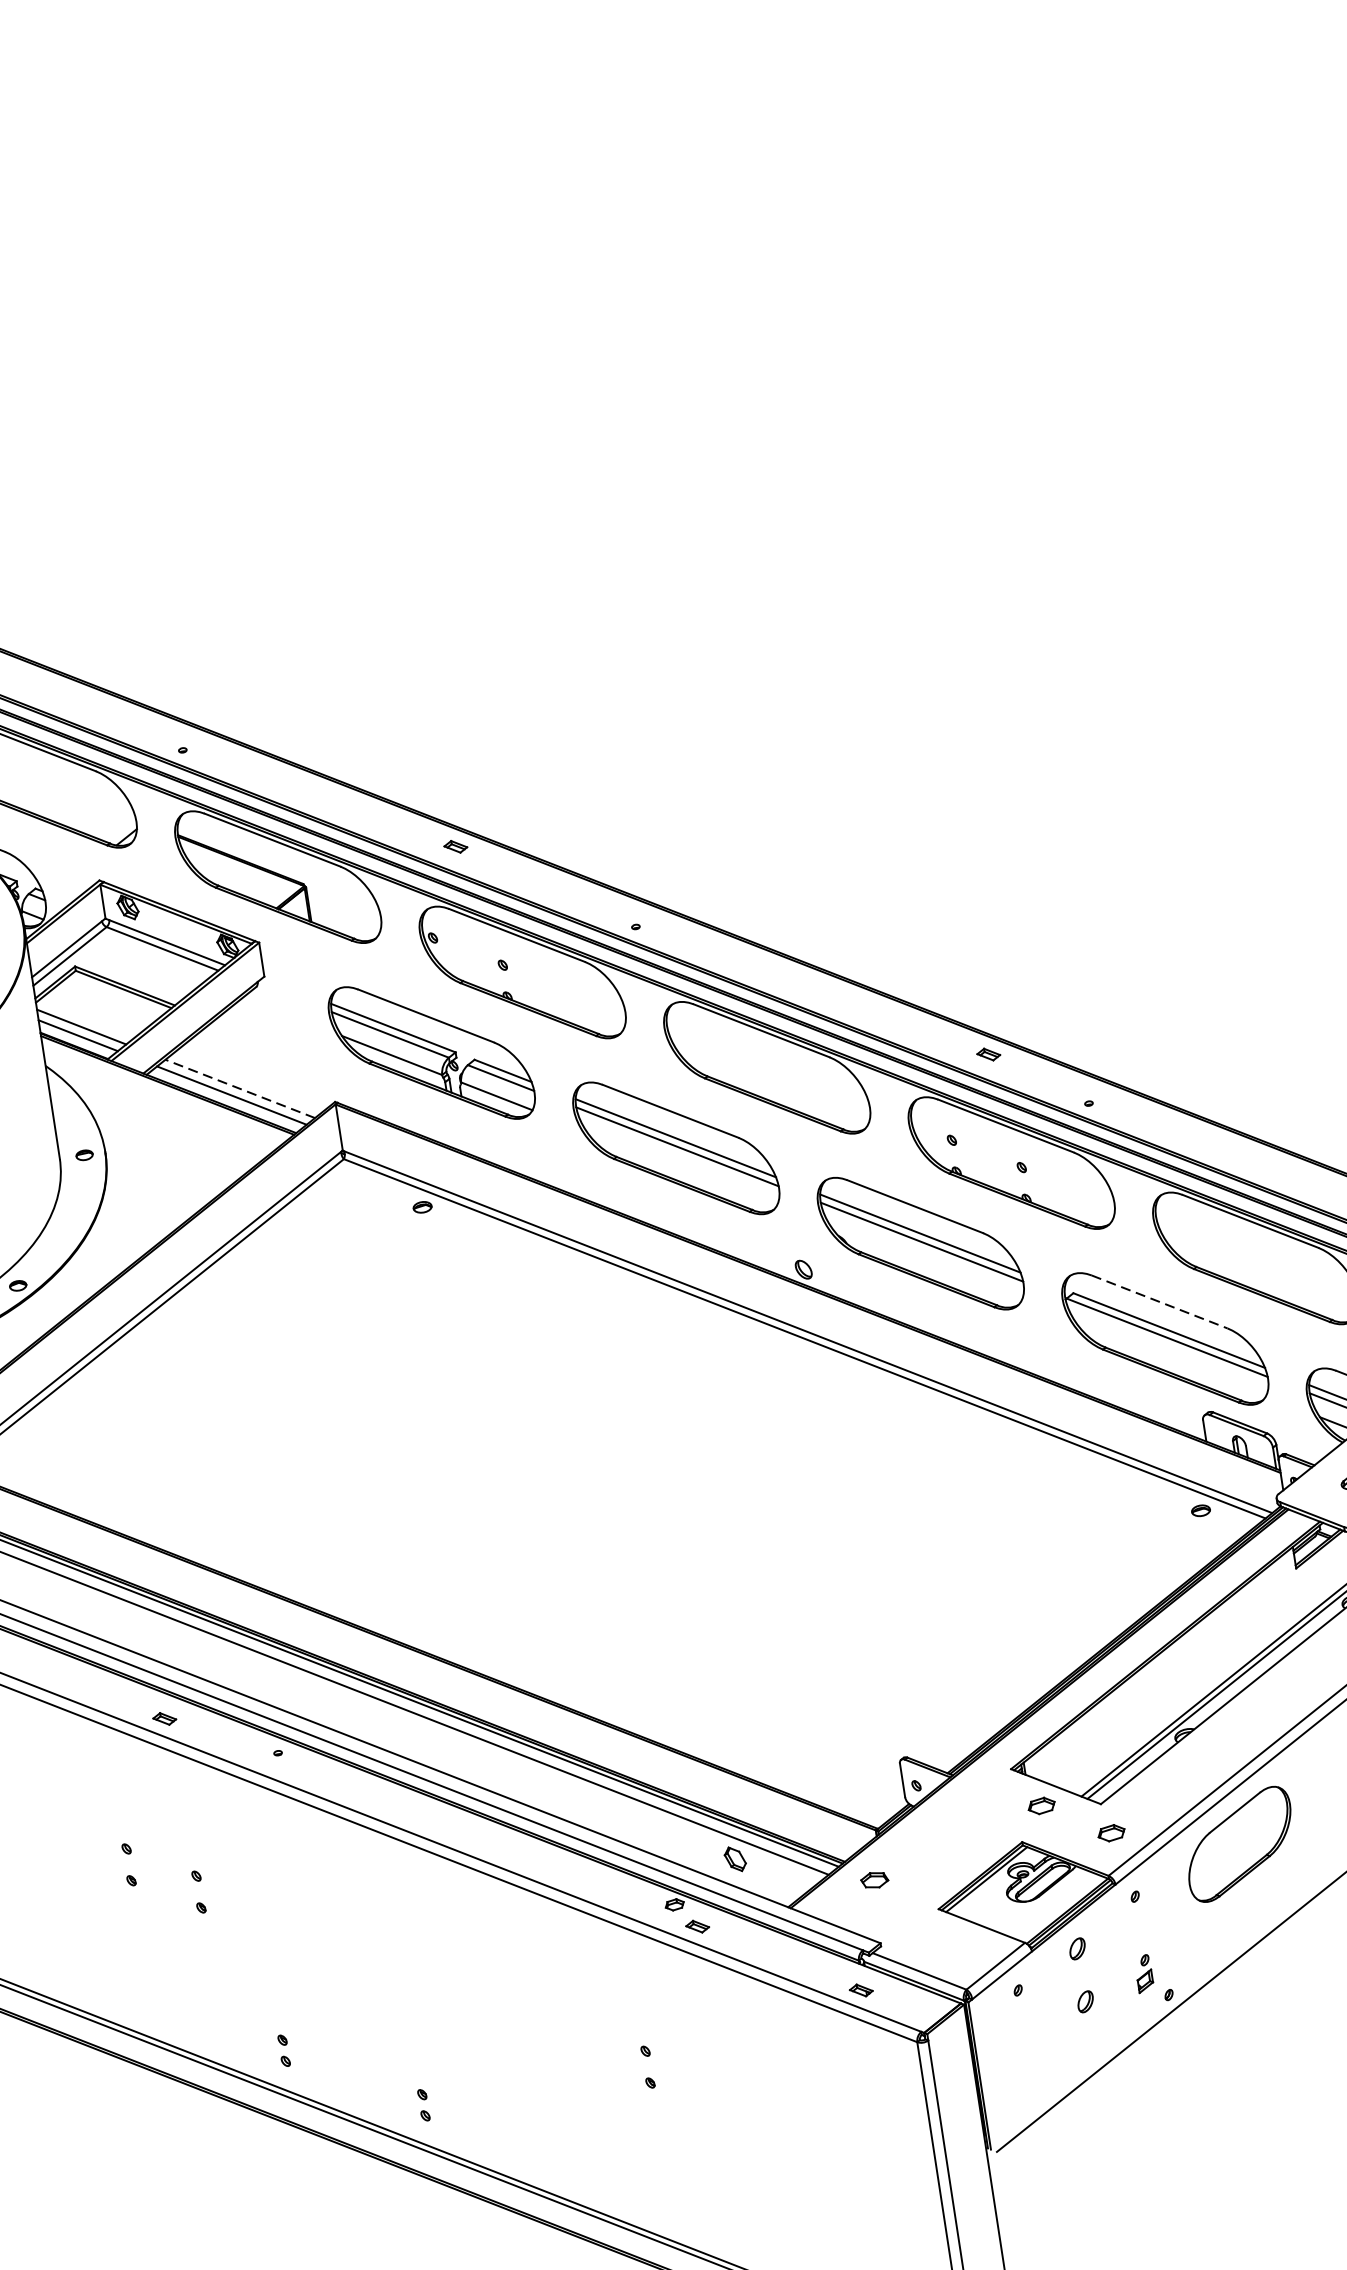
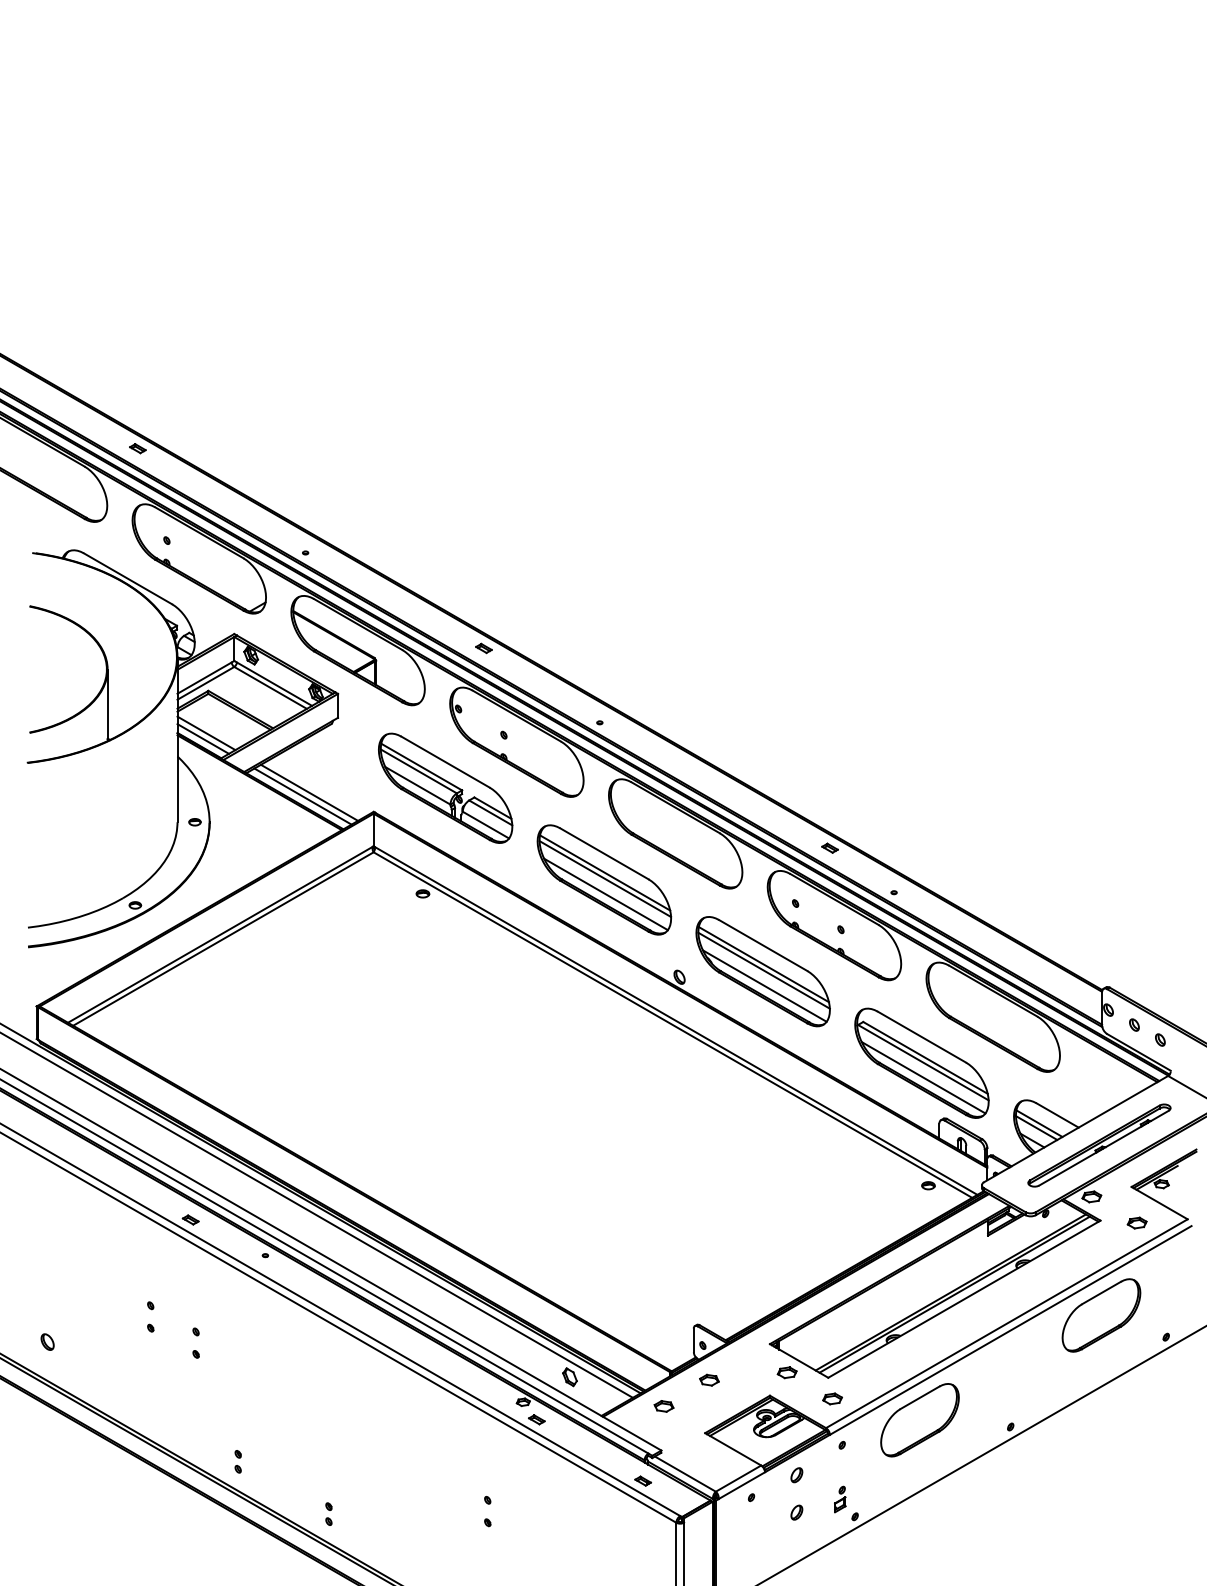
line: (240, 1088) -> (309, 792), dashed -> solid
line: (681, 1168) -> (605, 894), added
line: (925, 1262) -> (764, 985), added
line: (1159, 1302) -> (921, 1037), dashed -> solid
line: (1170, 1358) -> (923, 1077), added
part: (933, 1832) -> (709, 1379), added

